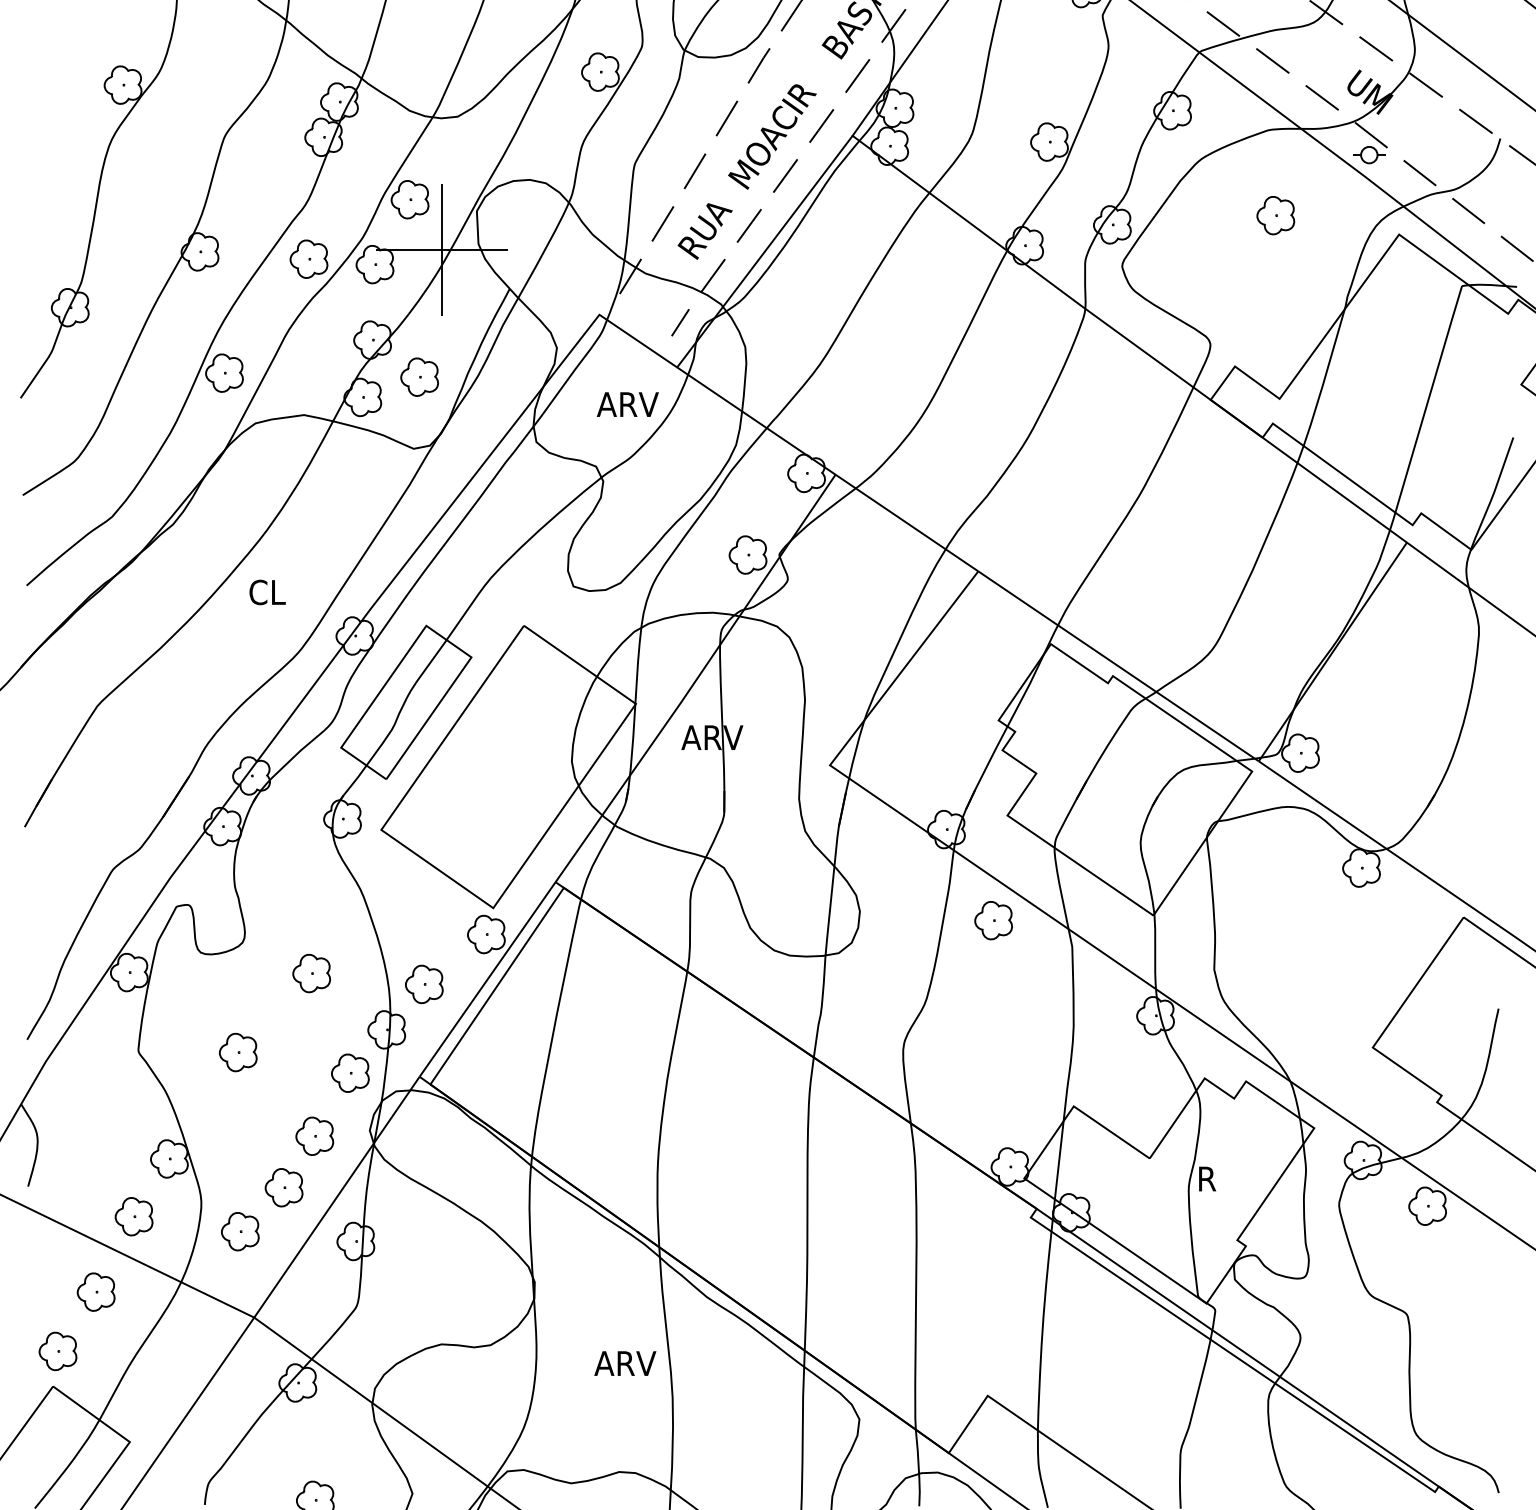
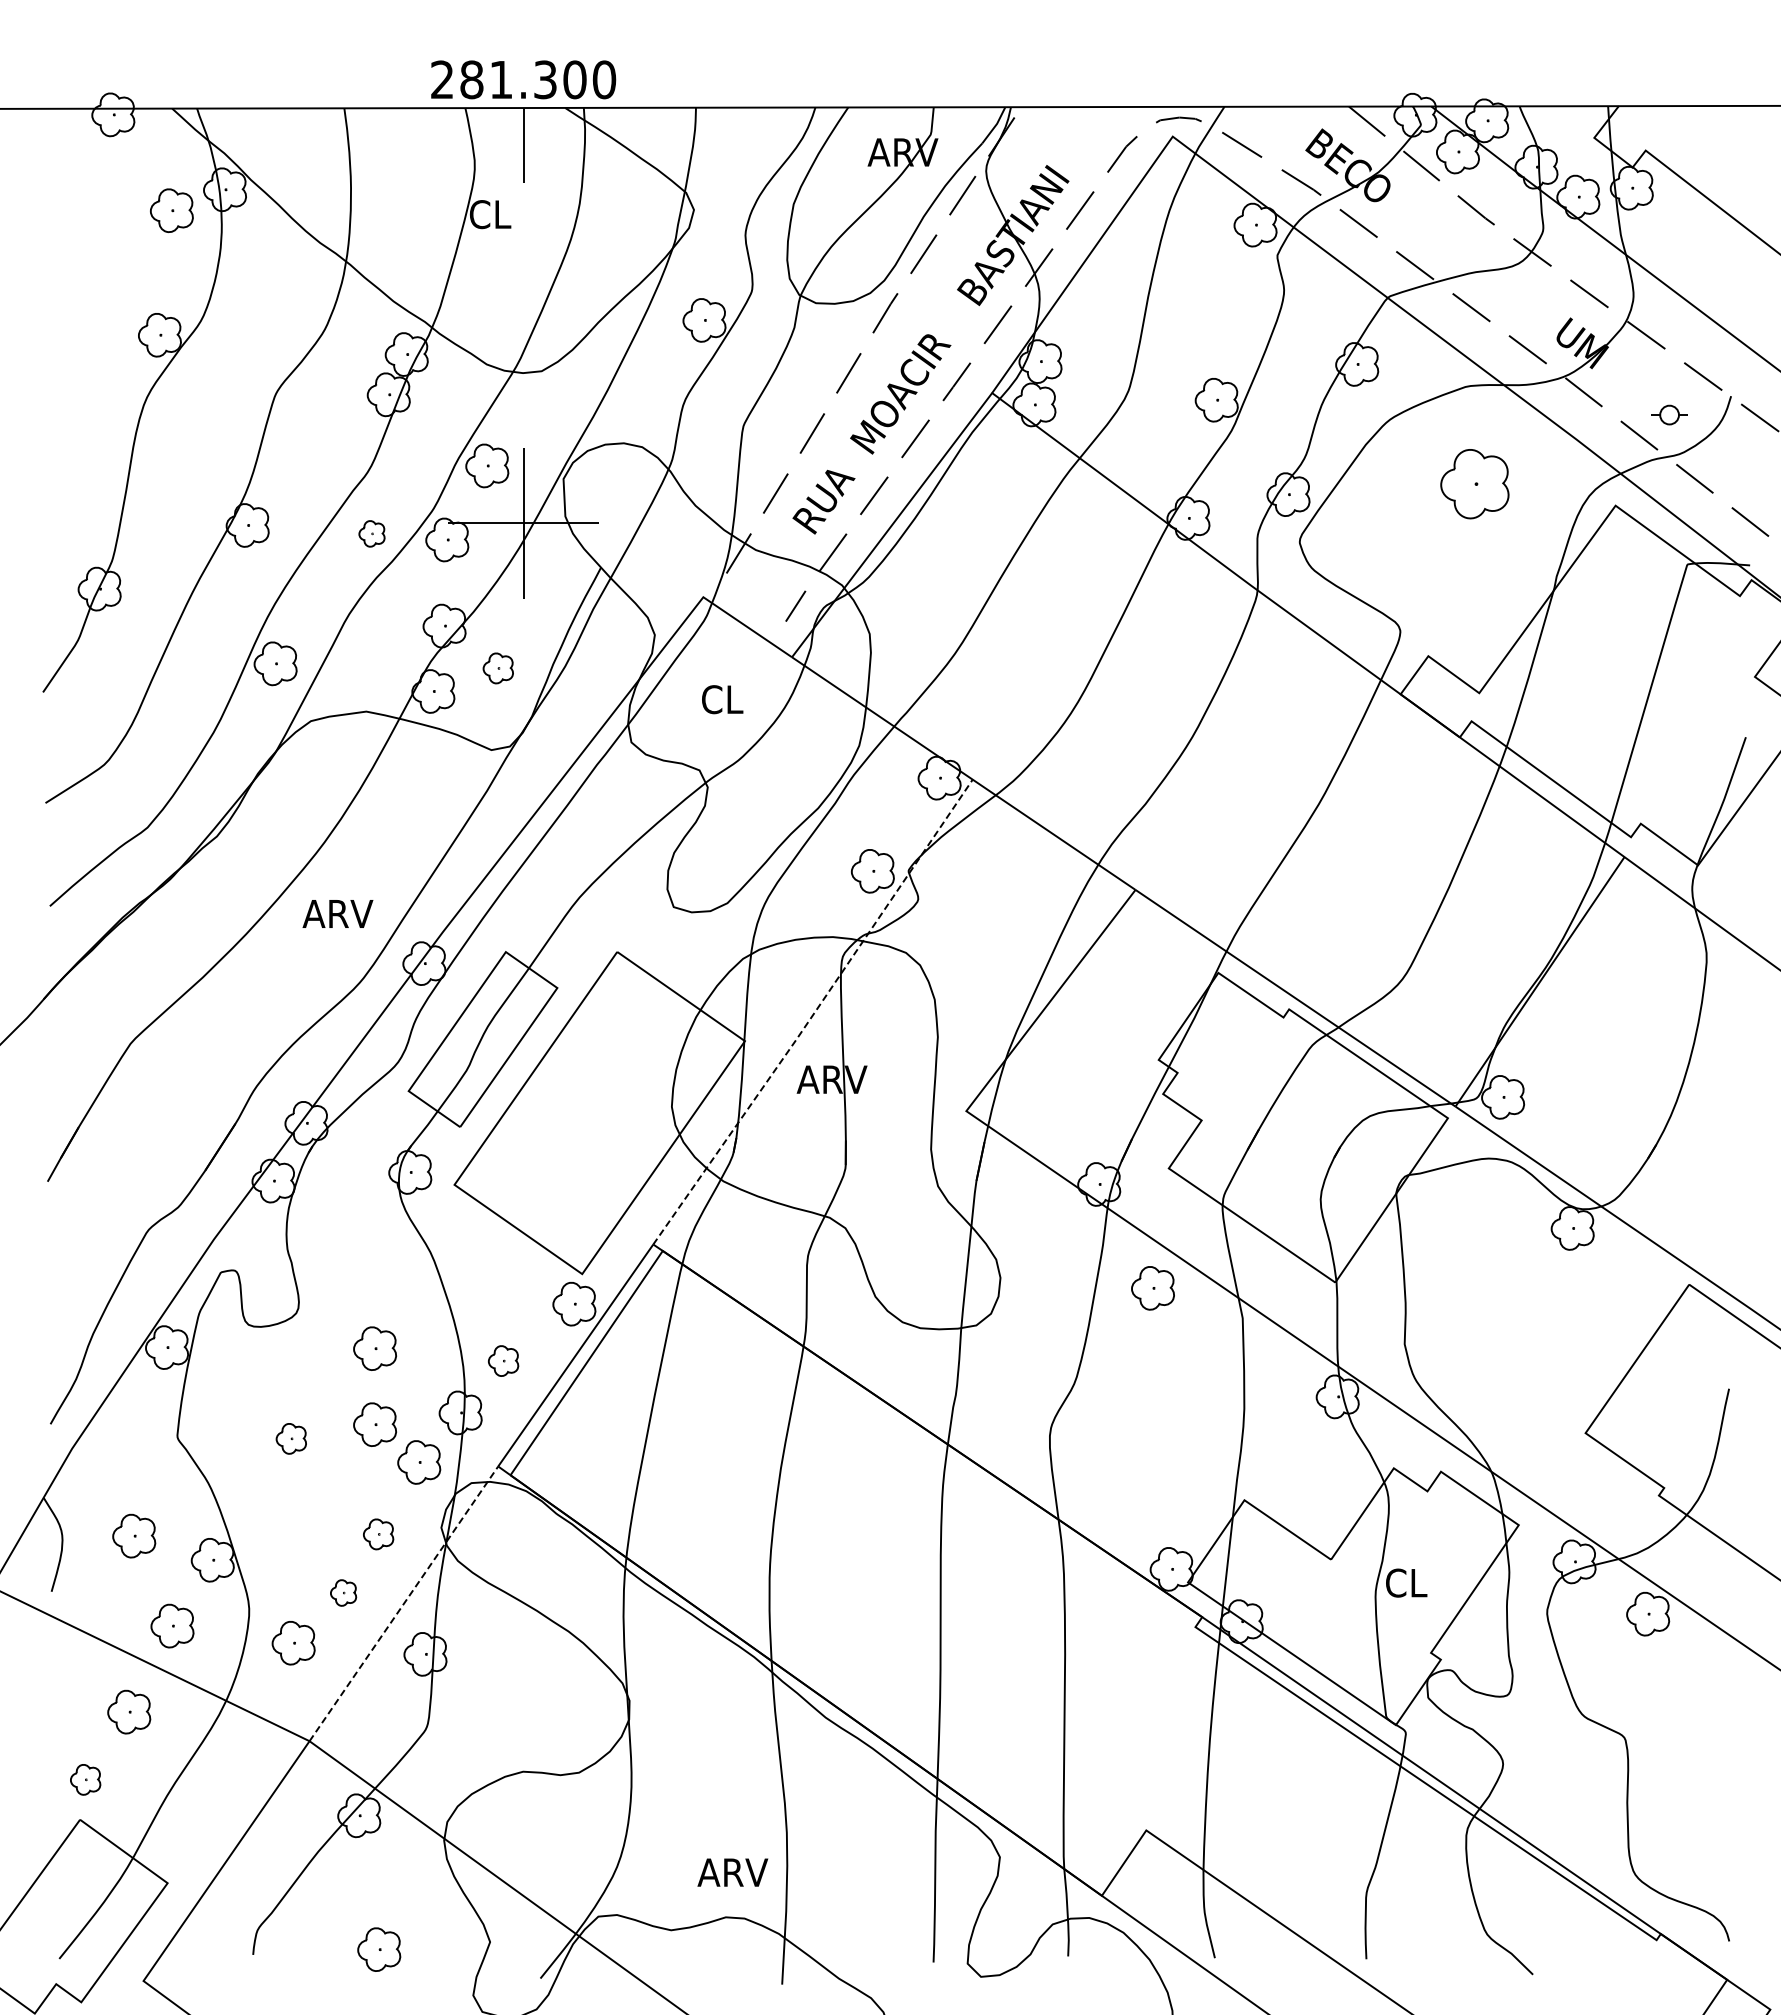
part: (1369, 154) -> (1669, 414), moved
part: (1275, 215) -> (1474, 483), size x1.6
part: (308, 258) -> (371, 533), size x0.6
part: (419, 377) -> (498, 668), size x0.7
text: (627, 404) -> (735, 699), ARV -> CL
text: (278, 592) -> (337, 913), CL -> ARV
line: (696, 679) -> (814, 1013), solid -> dashed
part: (424, 983) -> (503, 1360), size x0.7
part: (311, 1039) -> (374, 1424), added
part: (238, 1052) -> (291, 1438), size x0.7
part: (314, 1136) -> (378, 1534), size x0.7
part: (100, 1137) -> (134, 1535), added
text: (1215, 1178) -> (1406, 1582), R -> CL
part: (284, 1187) -> (343, 1592), size x0.6
line: (336, 1196) -> (403, 1603), solid -> dashed
part: (57, 1351) -> (85, 1779), size x0.7
text: (625, 1363) -> (732, 1872), moved

